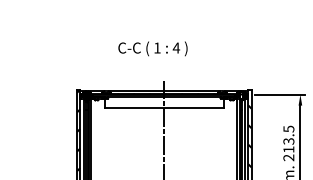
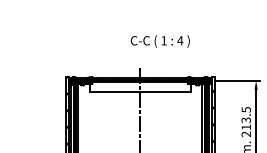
text: (152, 48) -> (159, 41), moved

